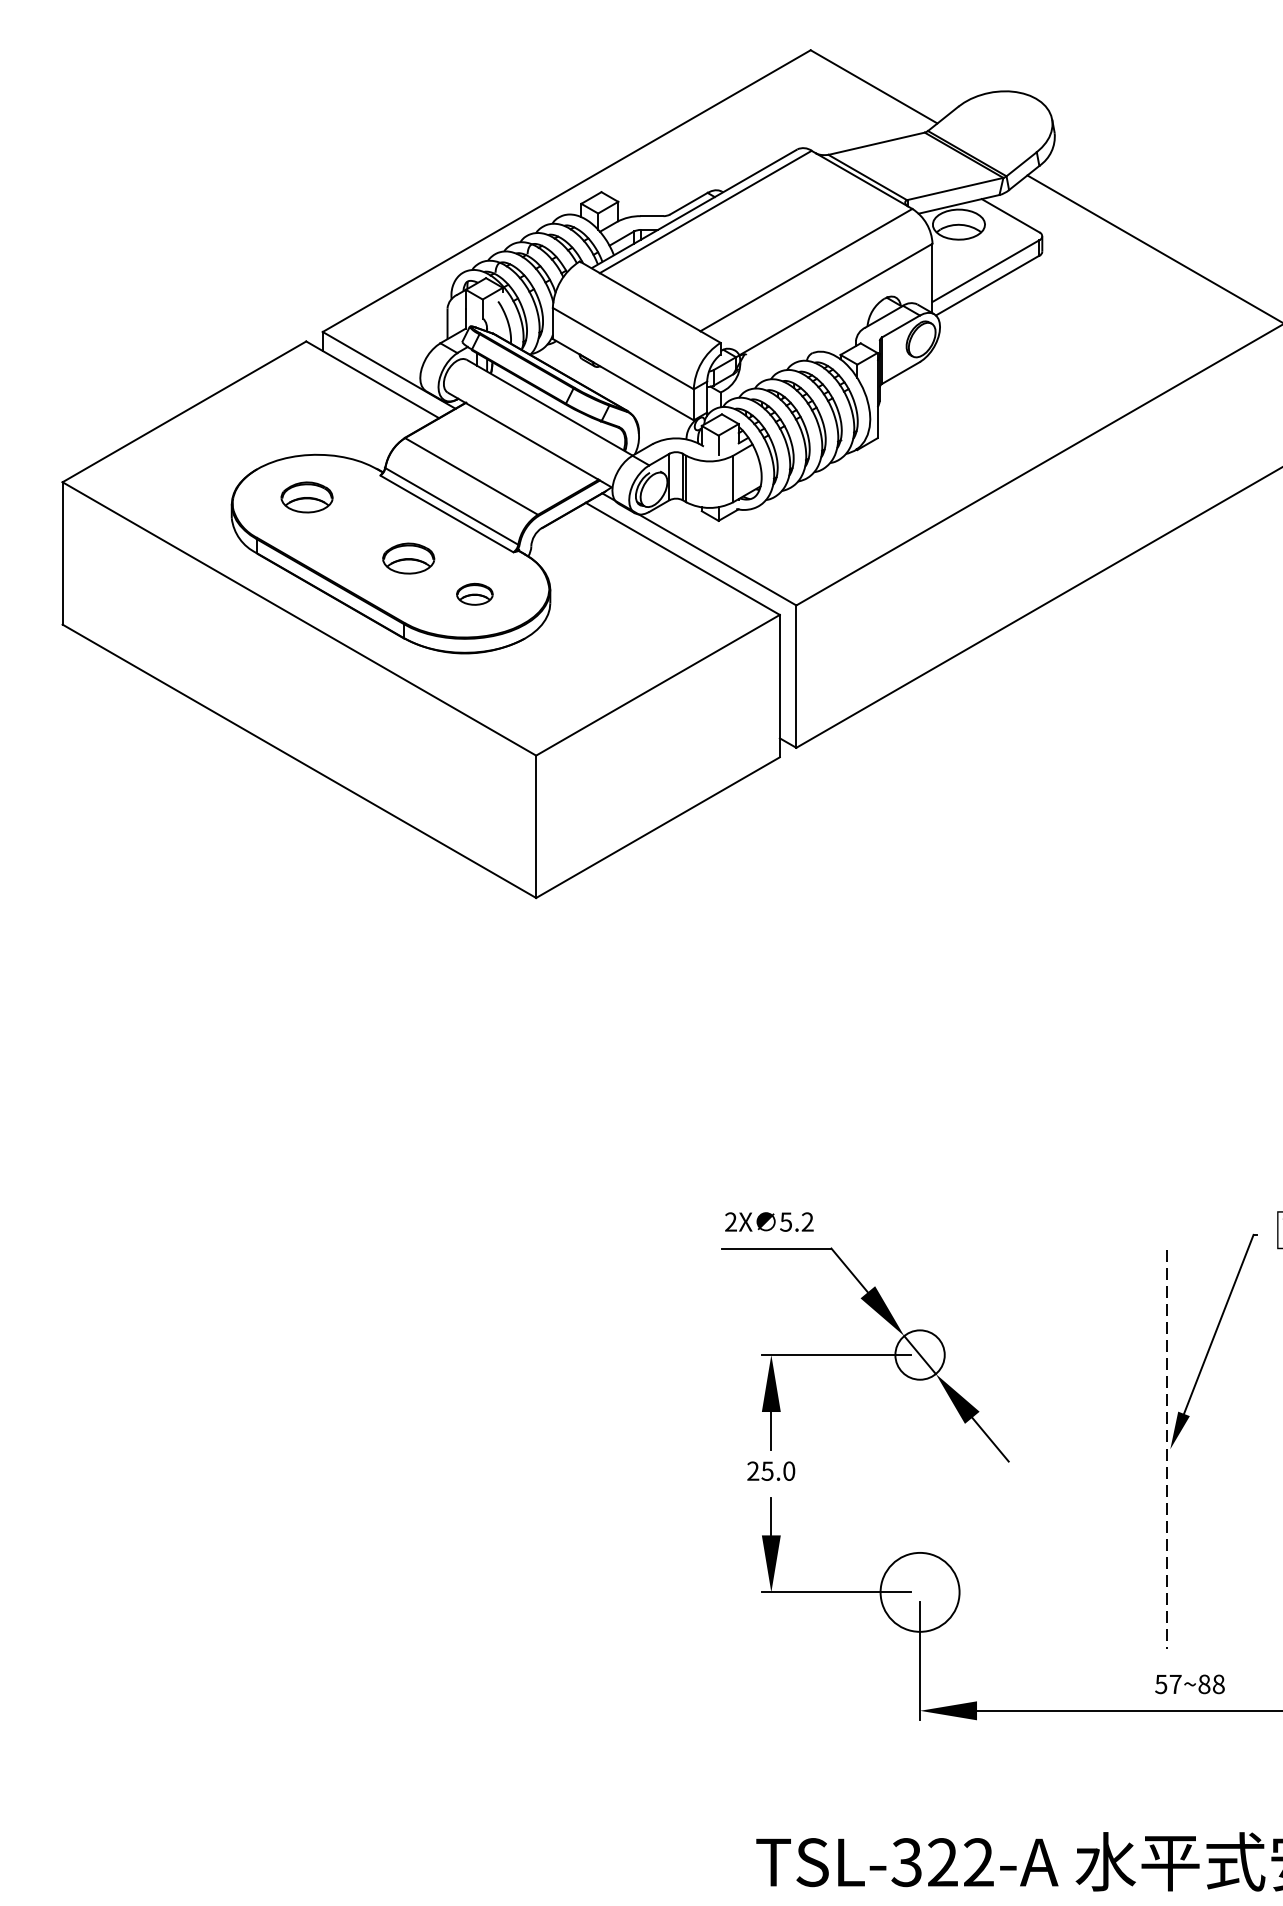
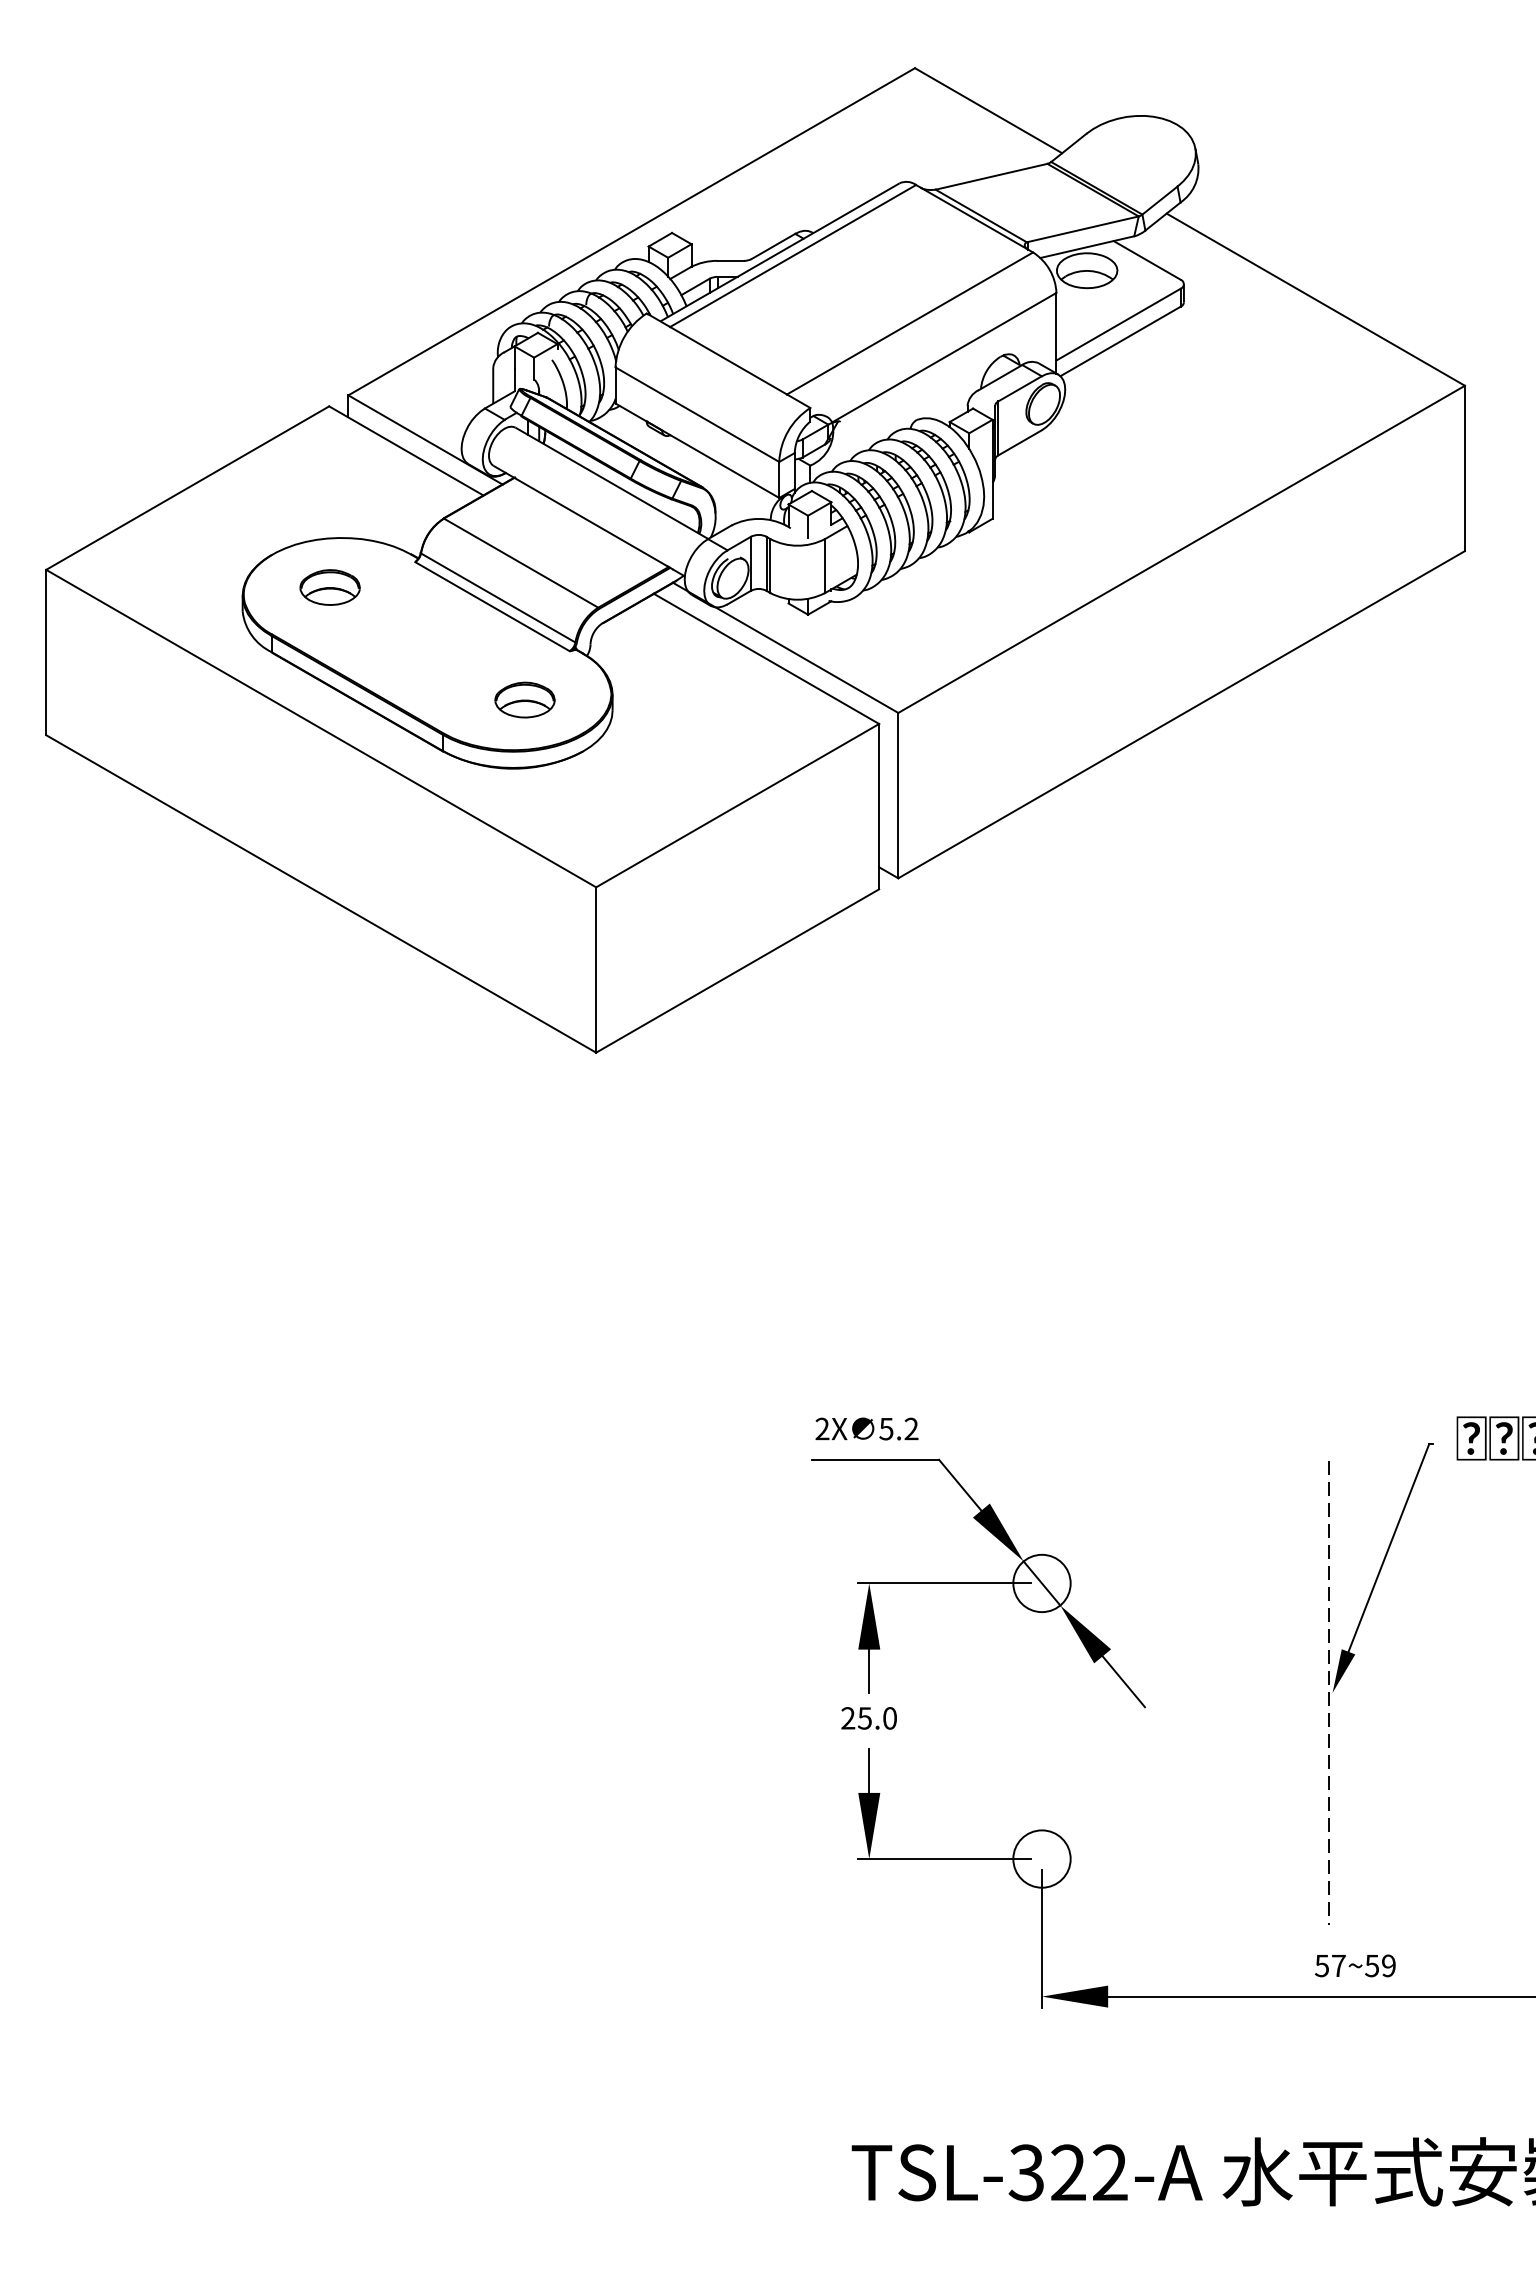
part: (408, 558) -> (447, 658), removed
part: (474, 593) -> (524, 699), size x1.43
circle: (919, 1591) -> (1041, 1858), size x0.62
text: (1211, 1684) -> (1380, 1965), 57~88 -> 57~59

